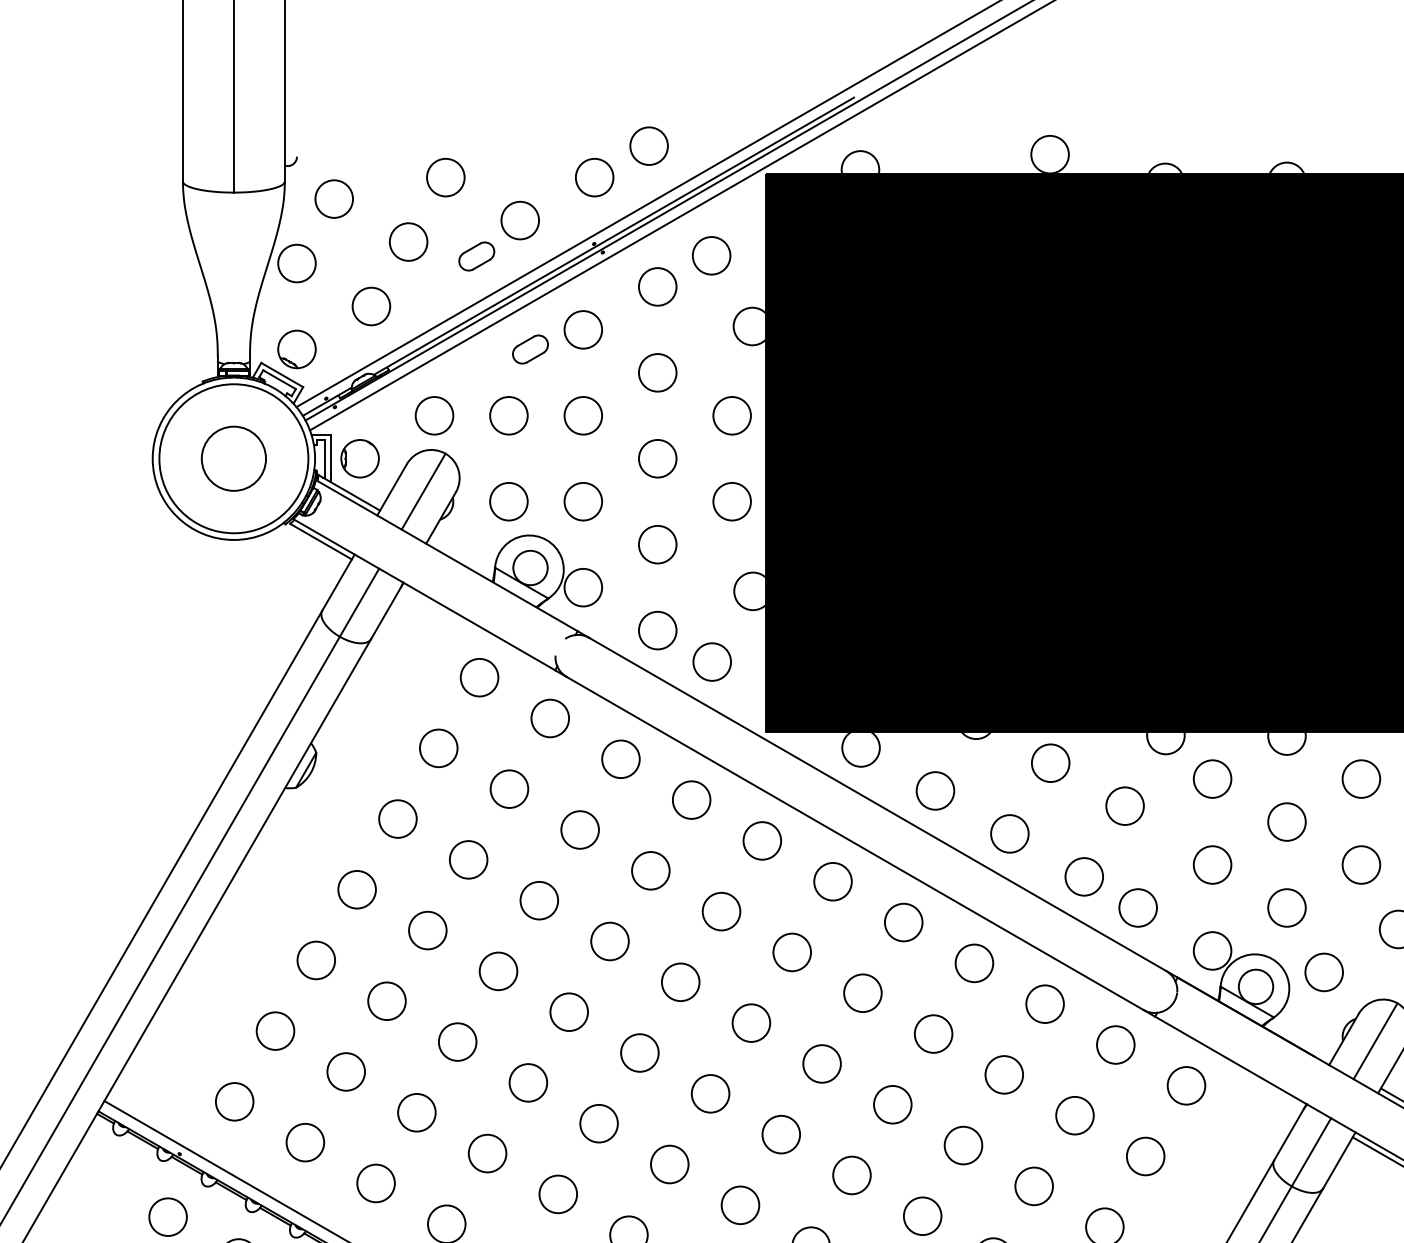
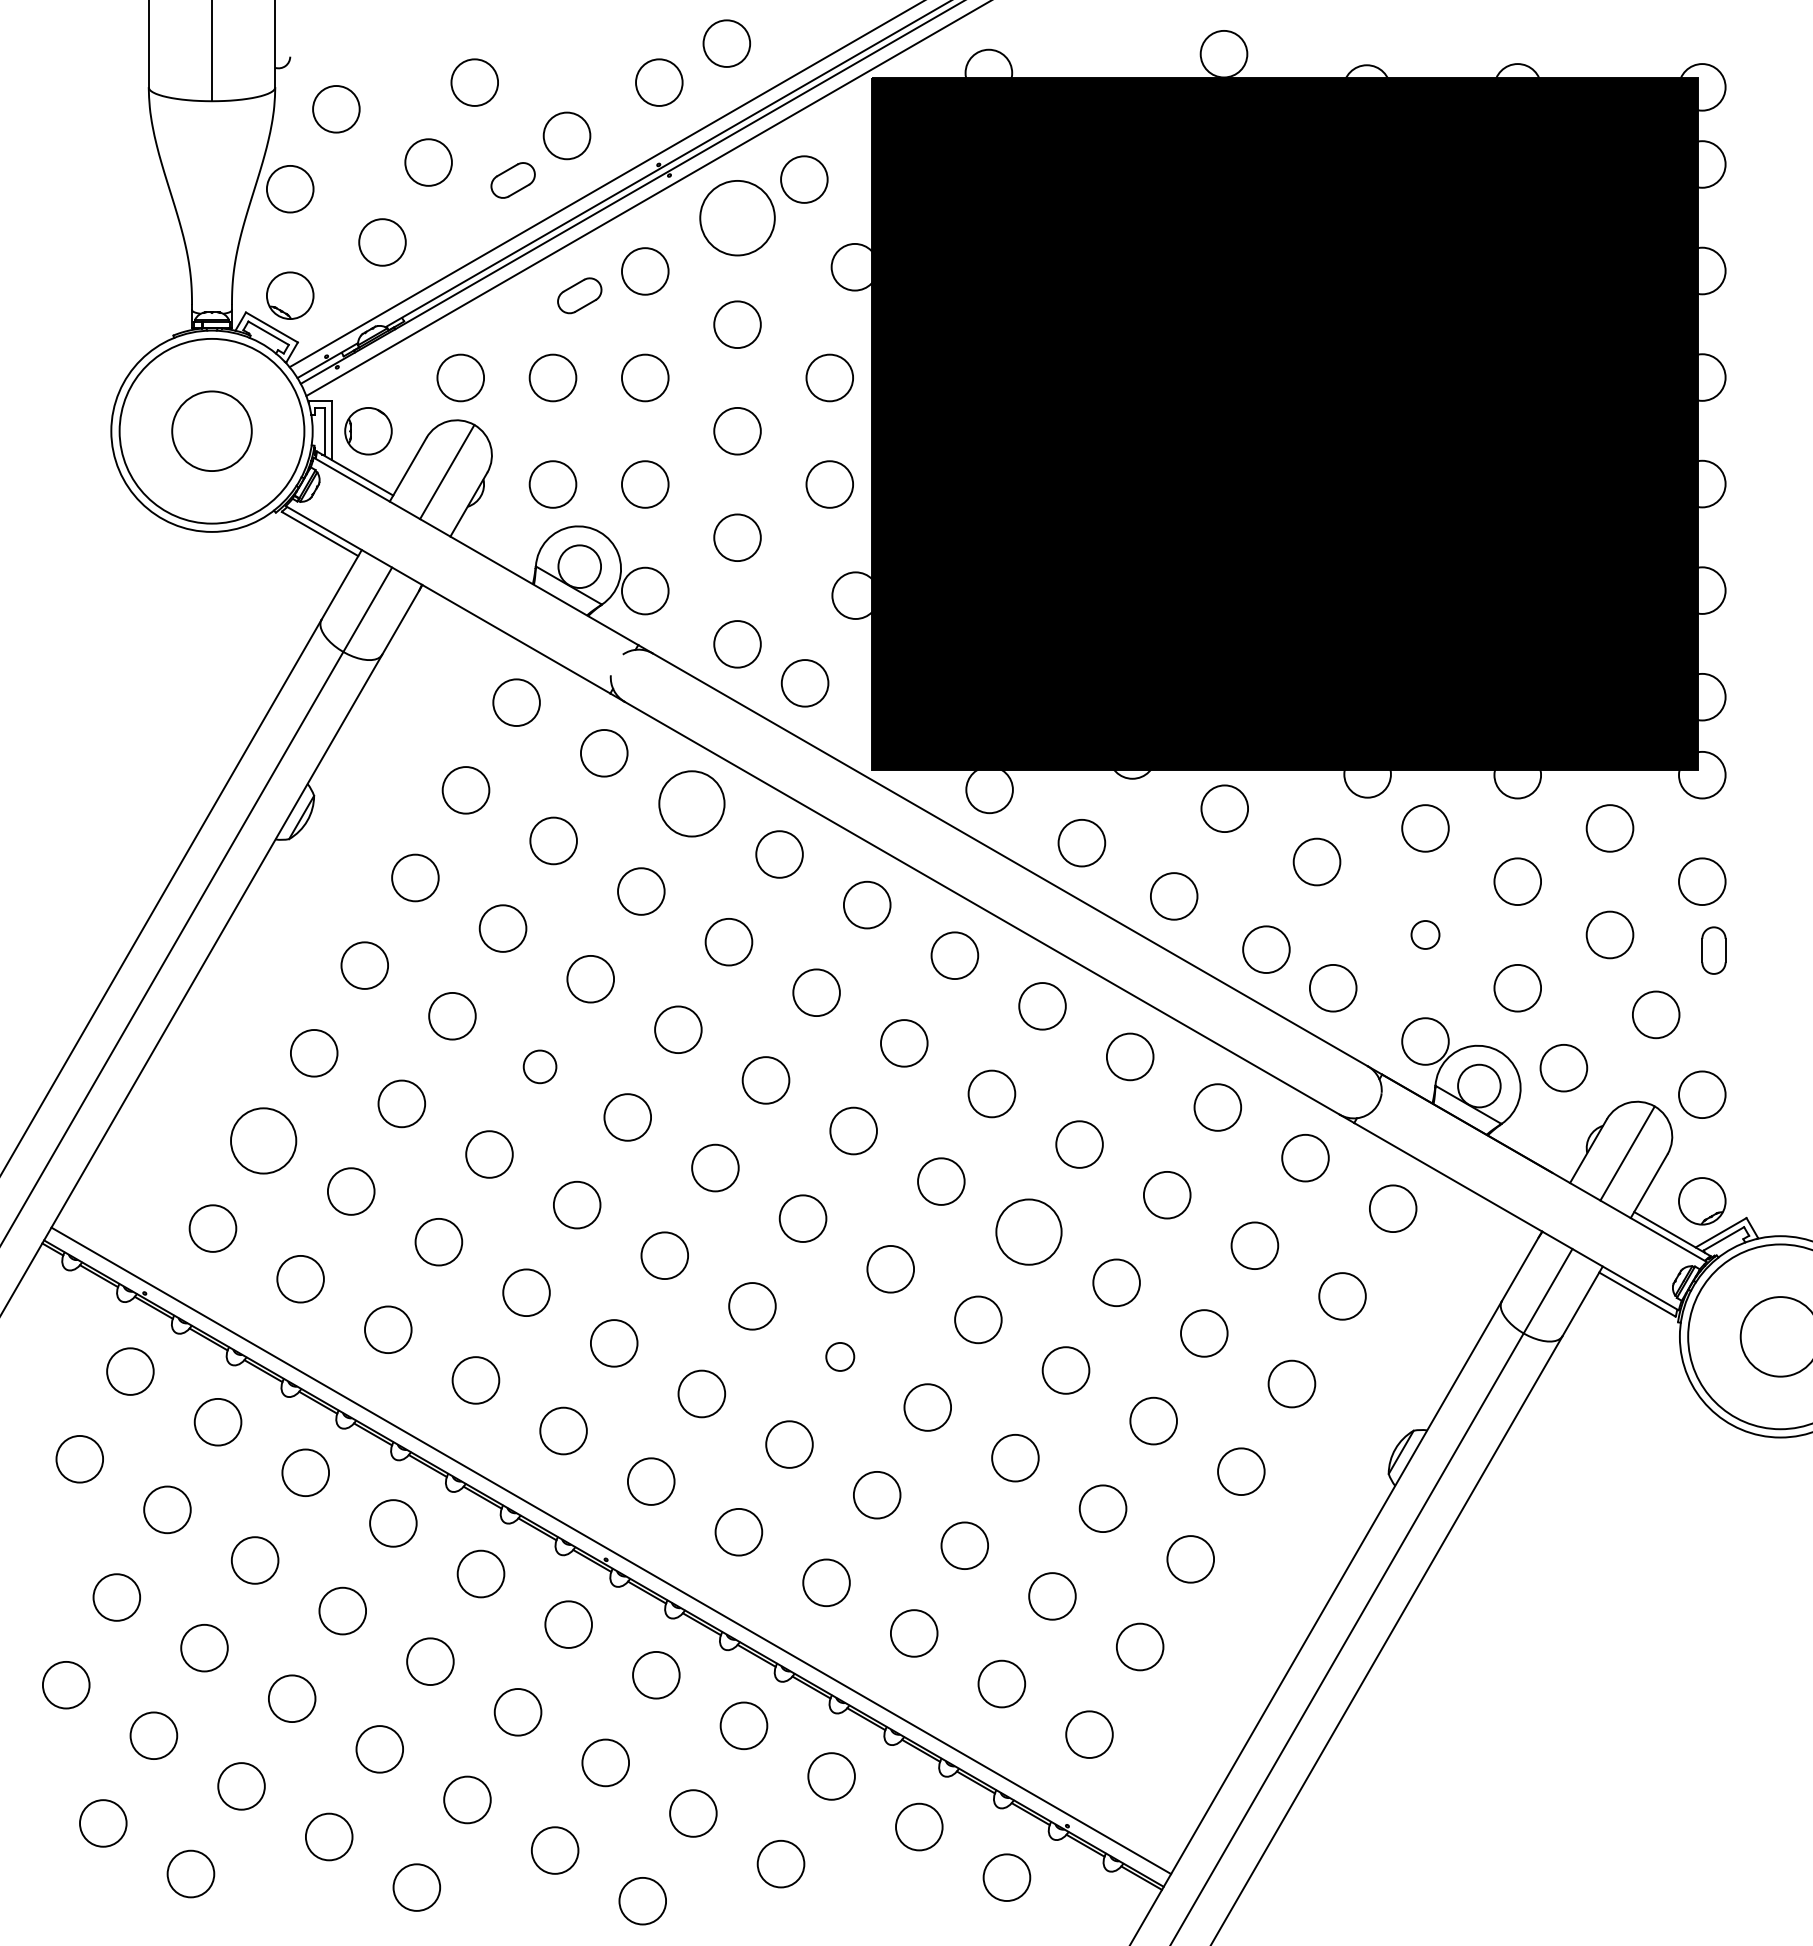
circle: (657, 286) -> (737, 217), size x1.6
circle: (620, 758) -> (691, 803), size x1.4
circle: (1212, 864) -> (1425, 934), size x0.6
circle: (498, 971) -> (539, 1066), size x0.7
circle: (275, 1030) -> (263, 1140), size x1.4
circle: (892, 1104) -> (1028, 1232), size x1.4
circle: (740, 1204) -> (840, 1356), size x0.6

